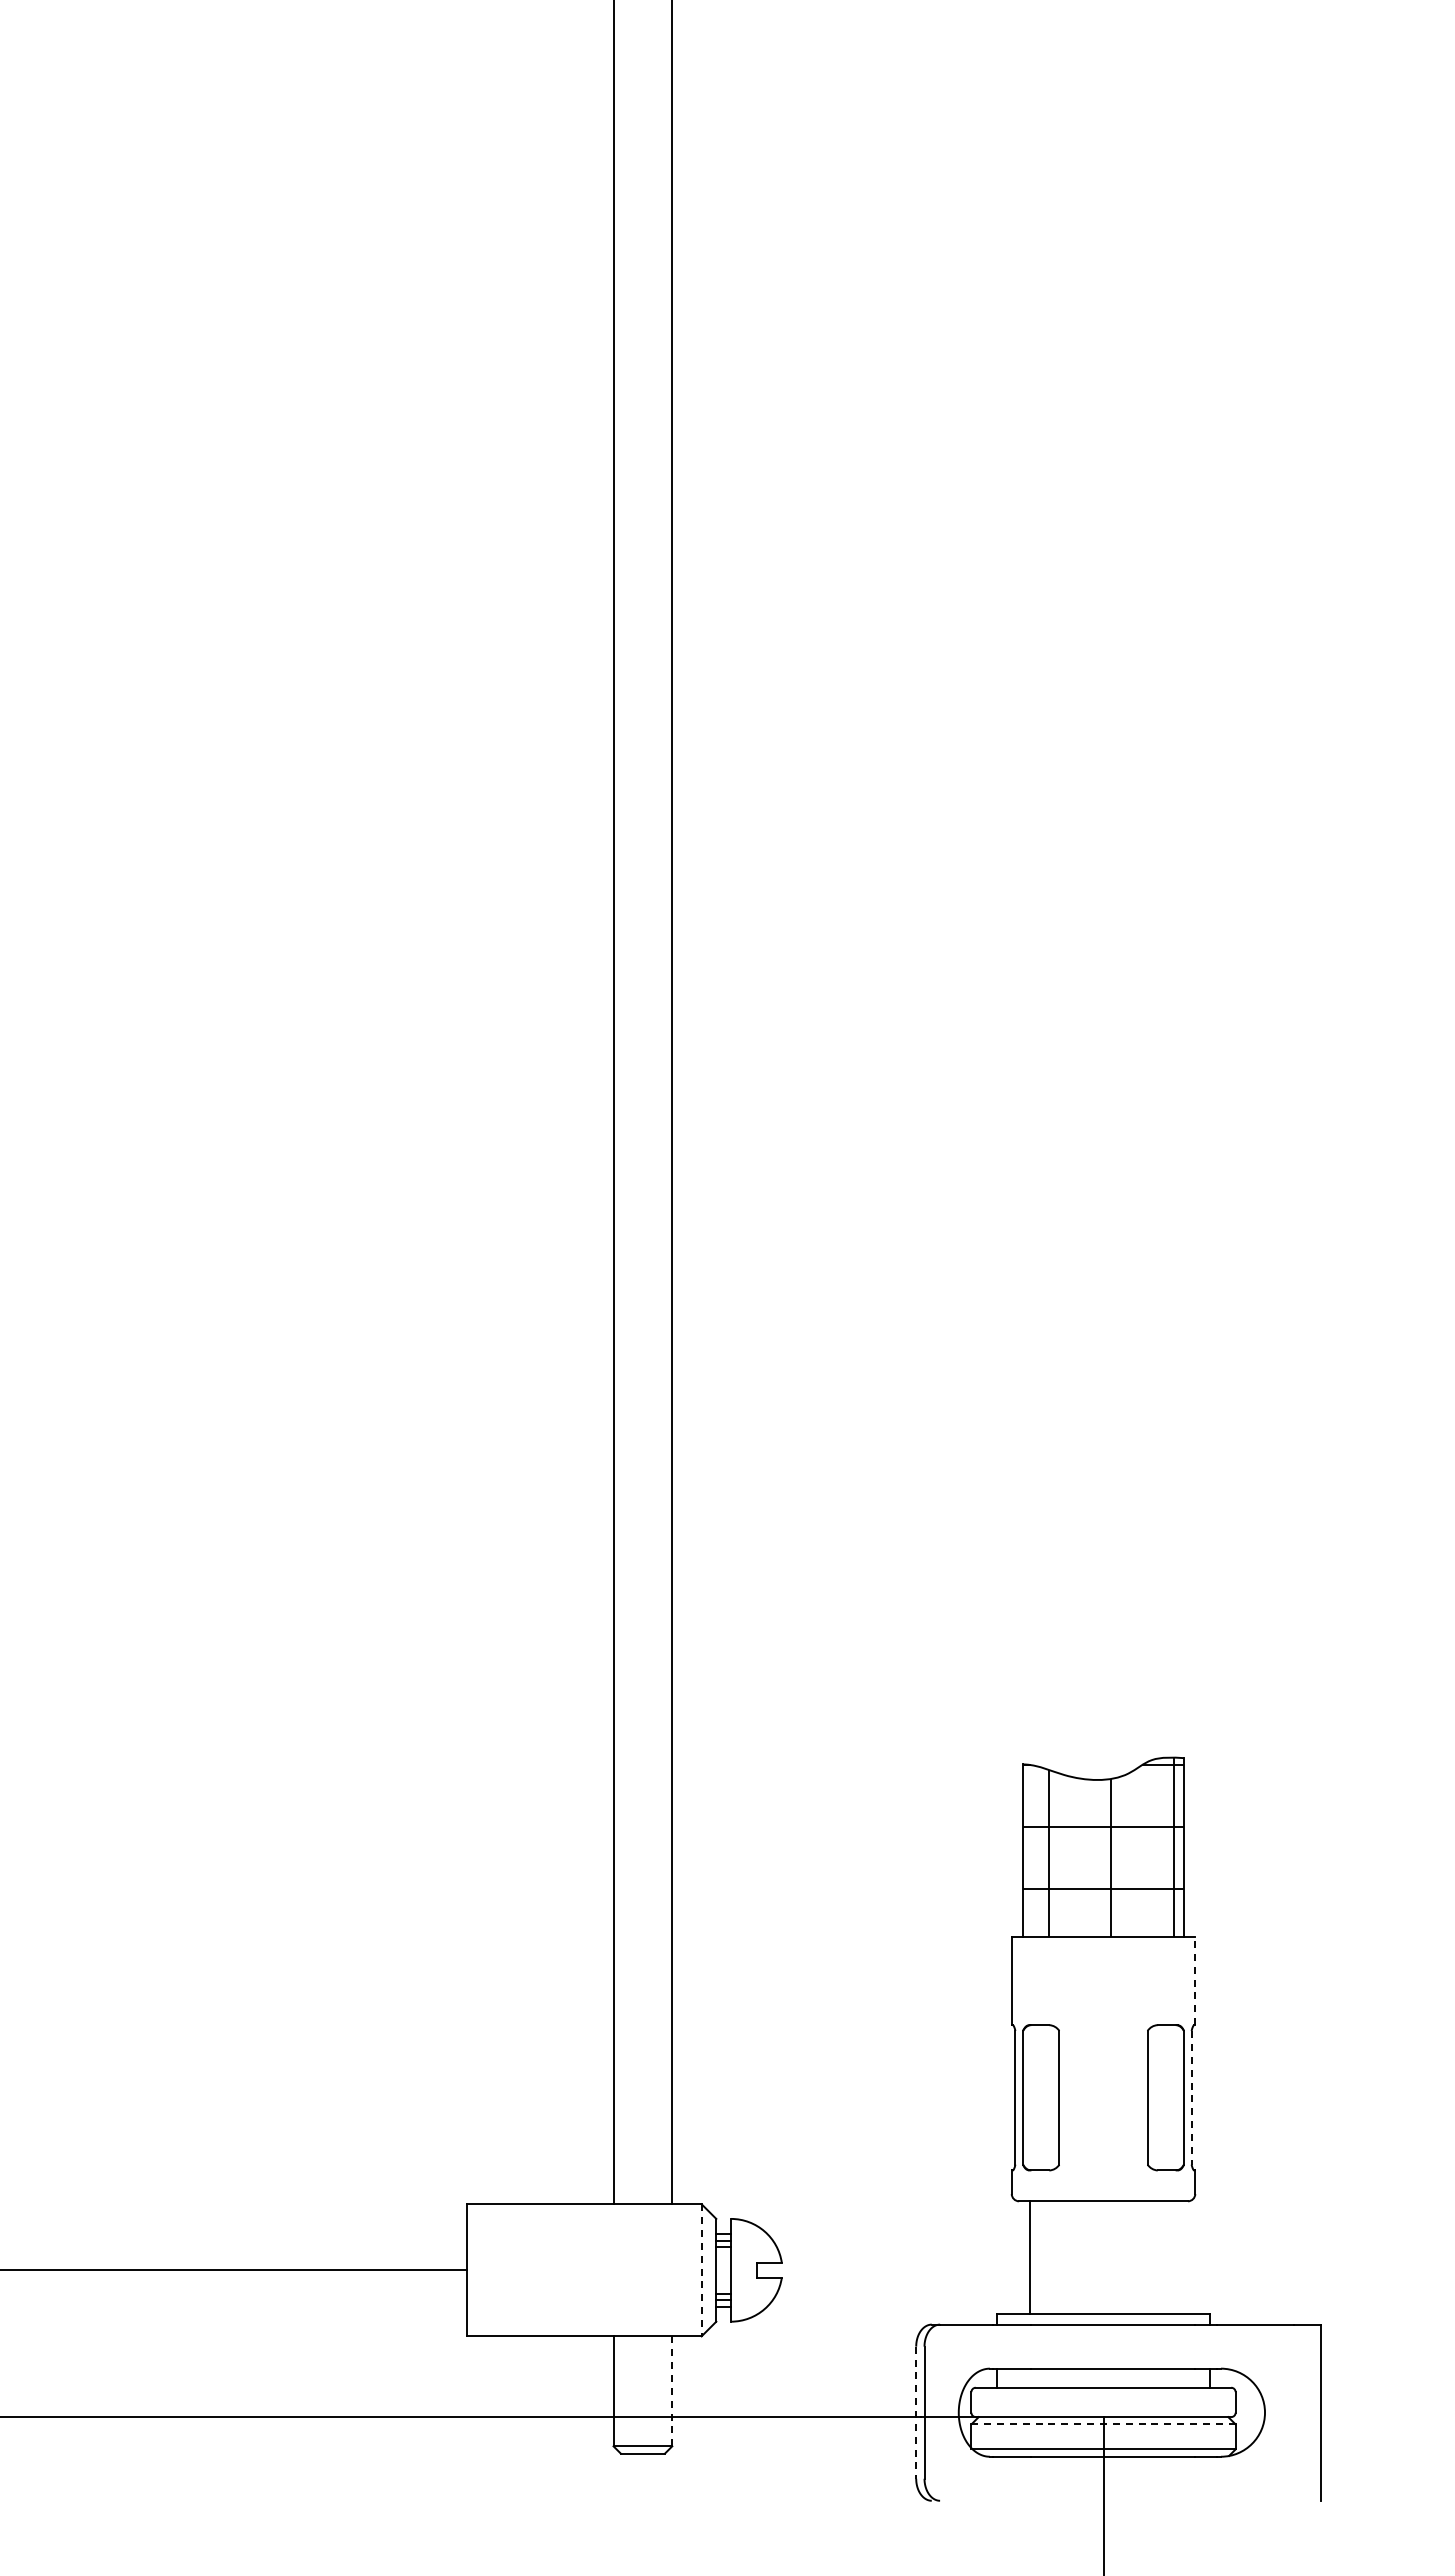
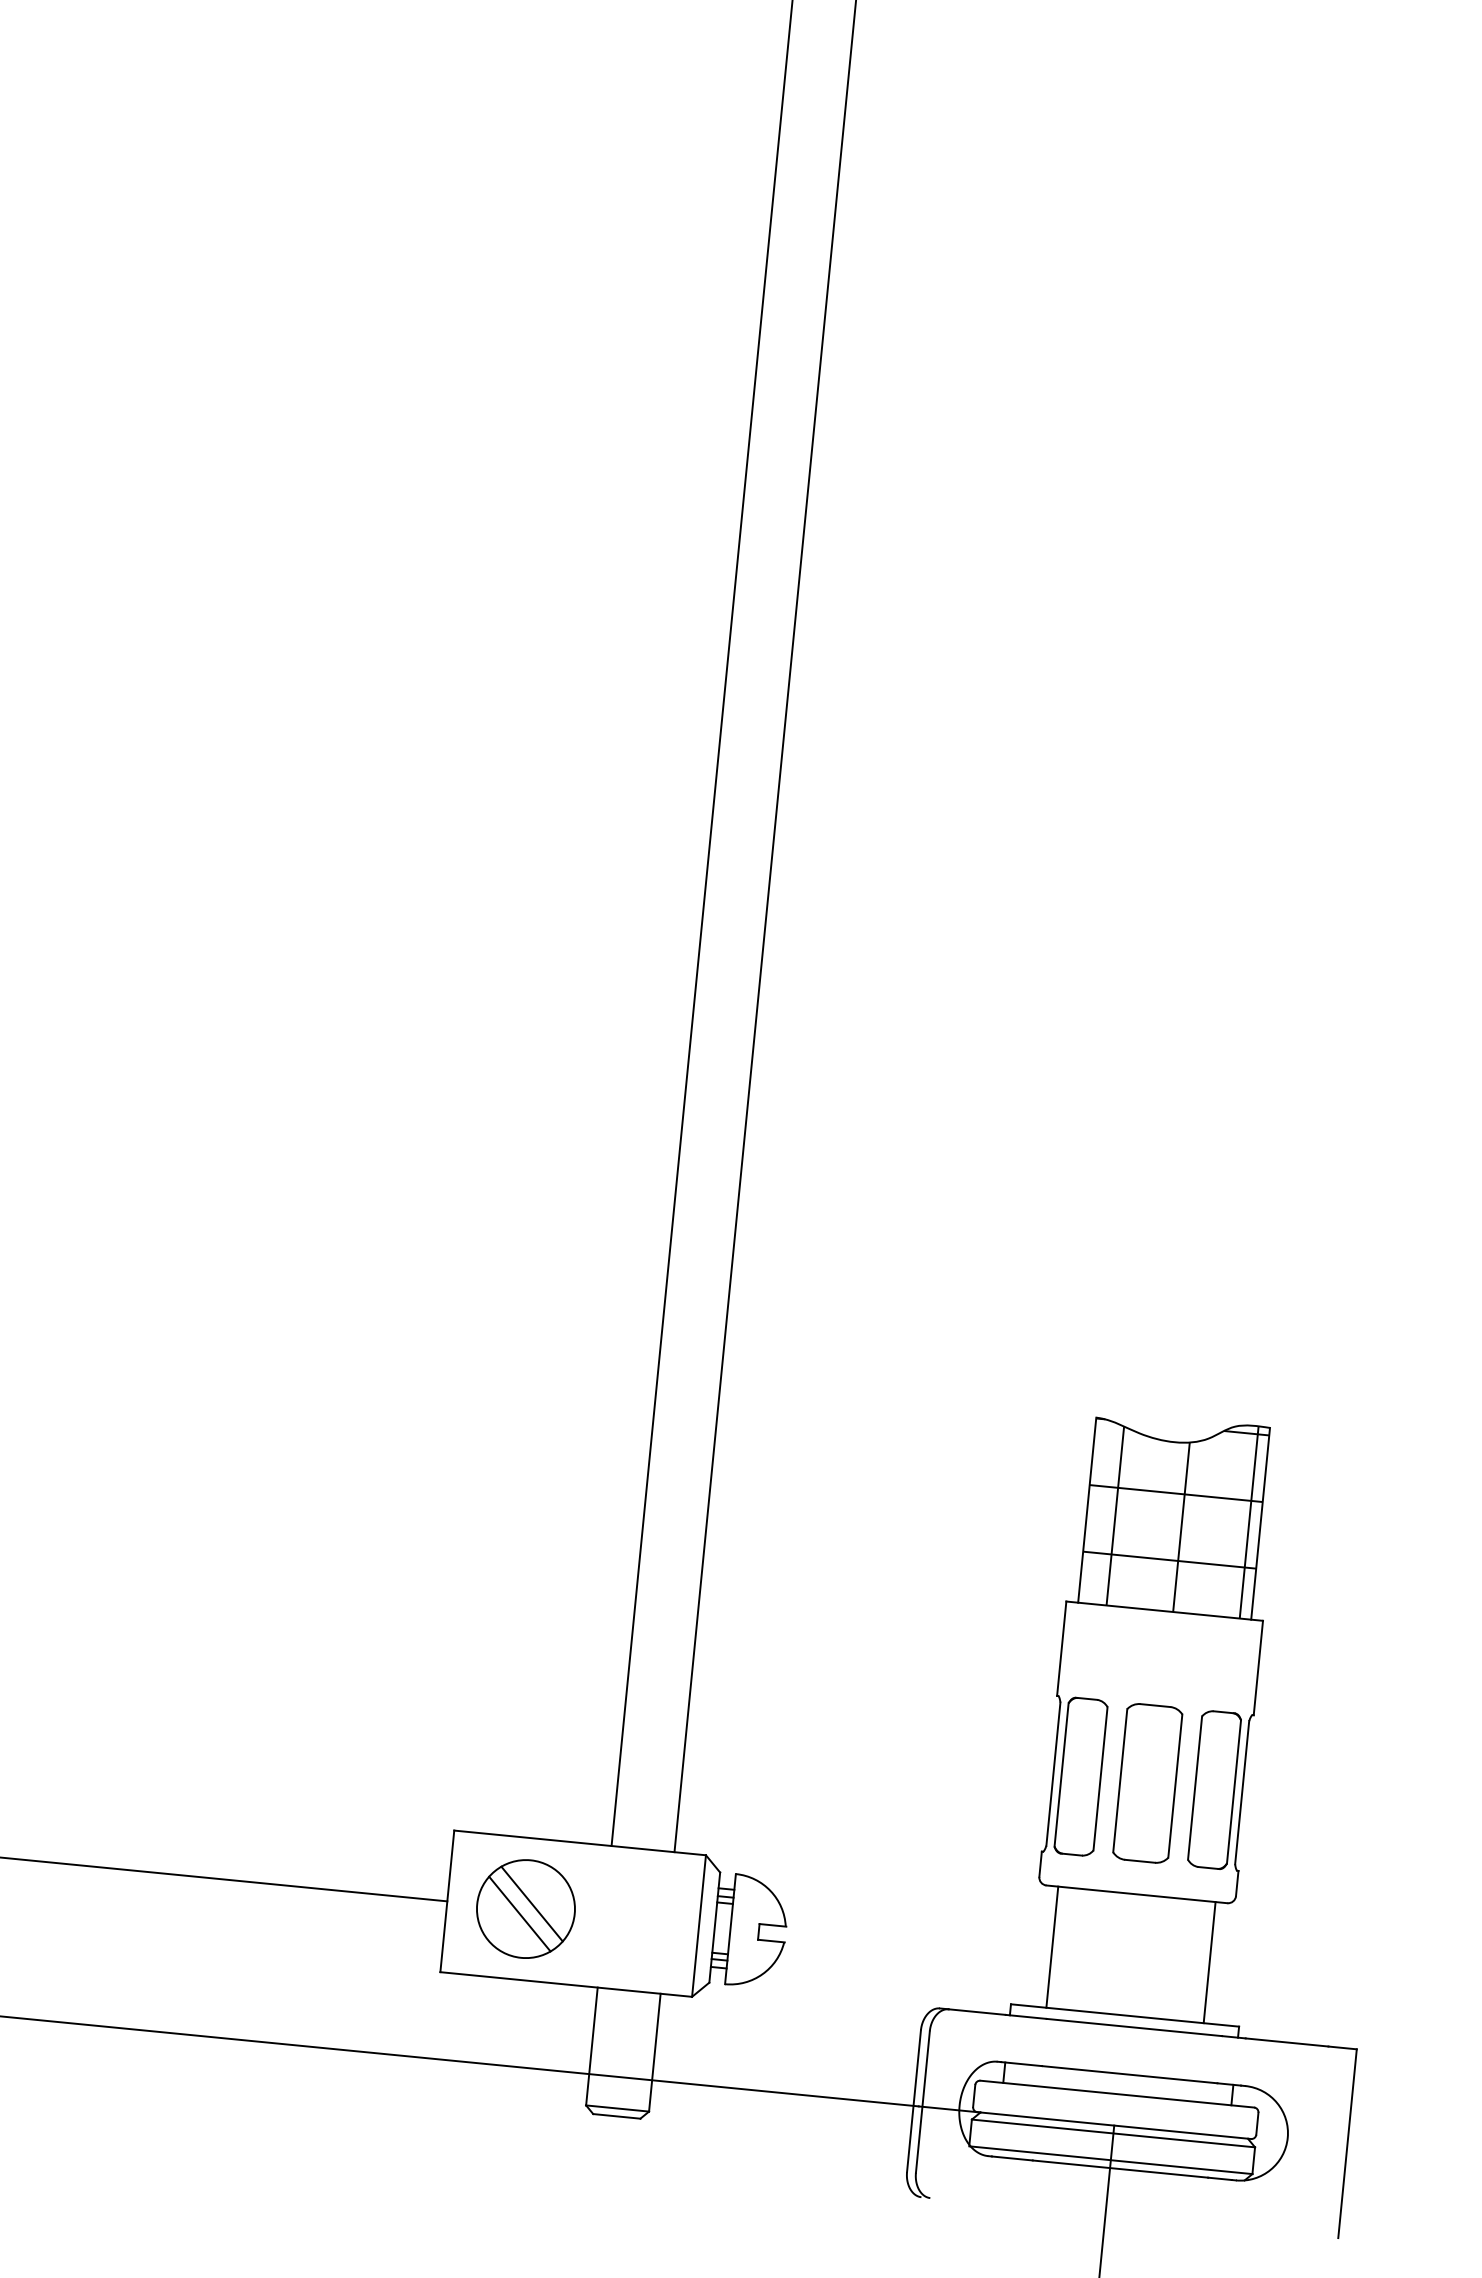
line: (1195, 1980) -> (1258, 1667), dashed -> solid
part: (1103, 2097) -> (1147, 1783), added
line: (1191, 2097) -> (1242, 1792), dashed -> solid
line: (1176, 2257) -> (1209, 1962), added
part: (539, 2269) -> (525, 1908), added
line: (701, 2270) -> (698, 1926), dashed -> solid
line: (672, 2391) -> (655, 2052), dashed -> solid
line: (916, 2413) -> (914, 2102), dashed -> solid
line: (1103, 2424) -> (1113, 2133), dashed -> solid

